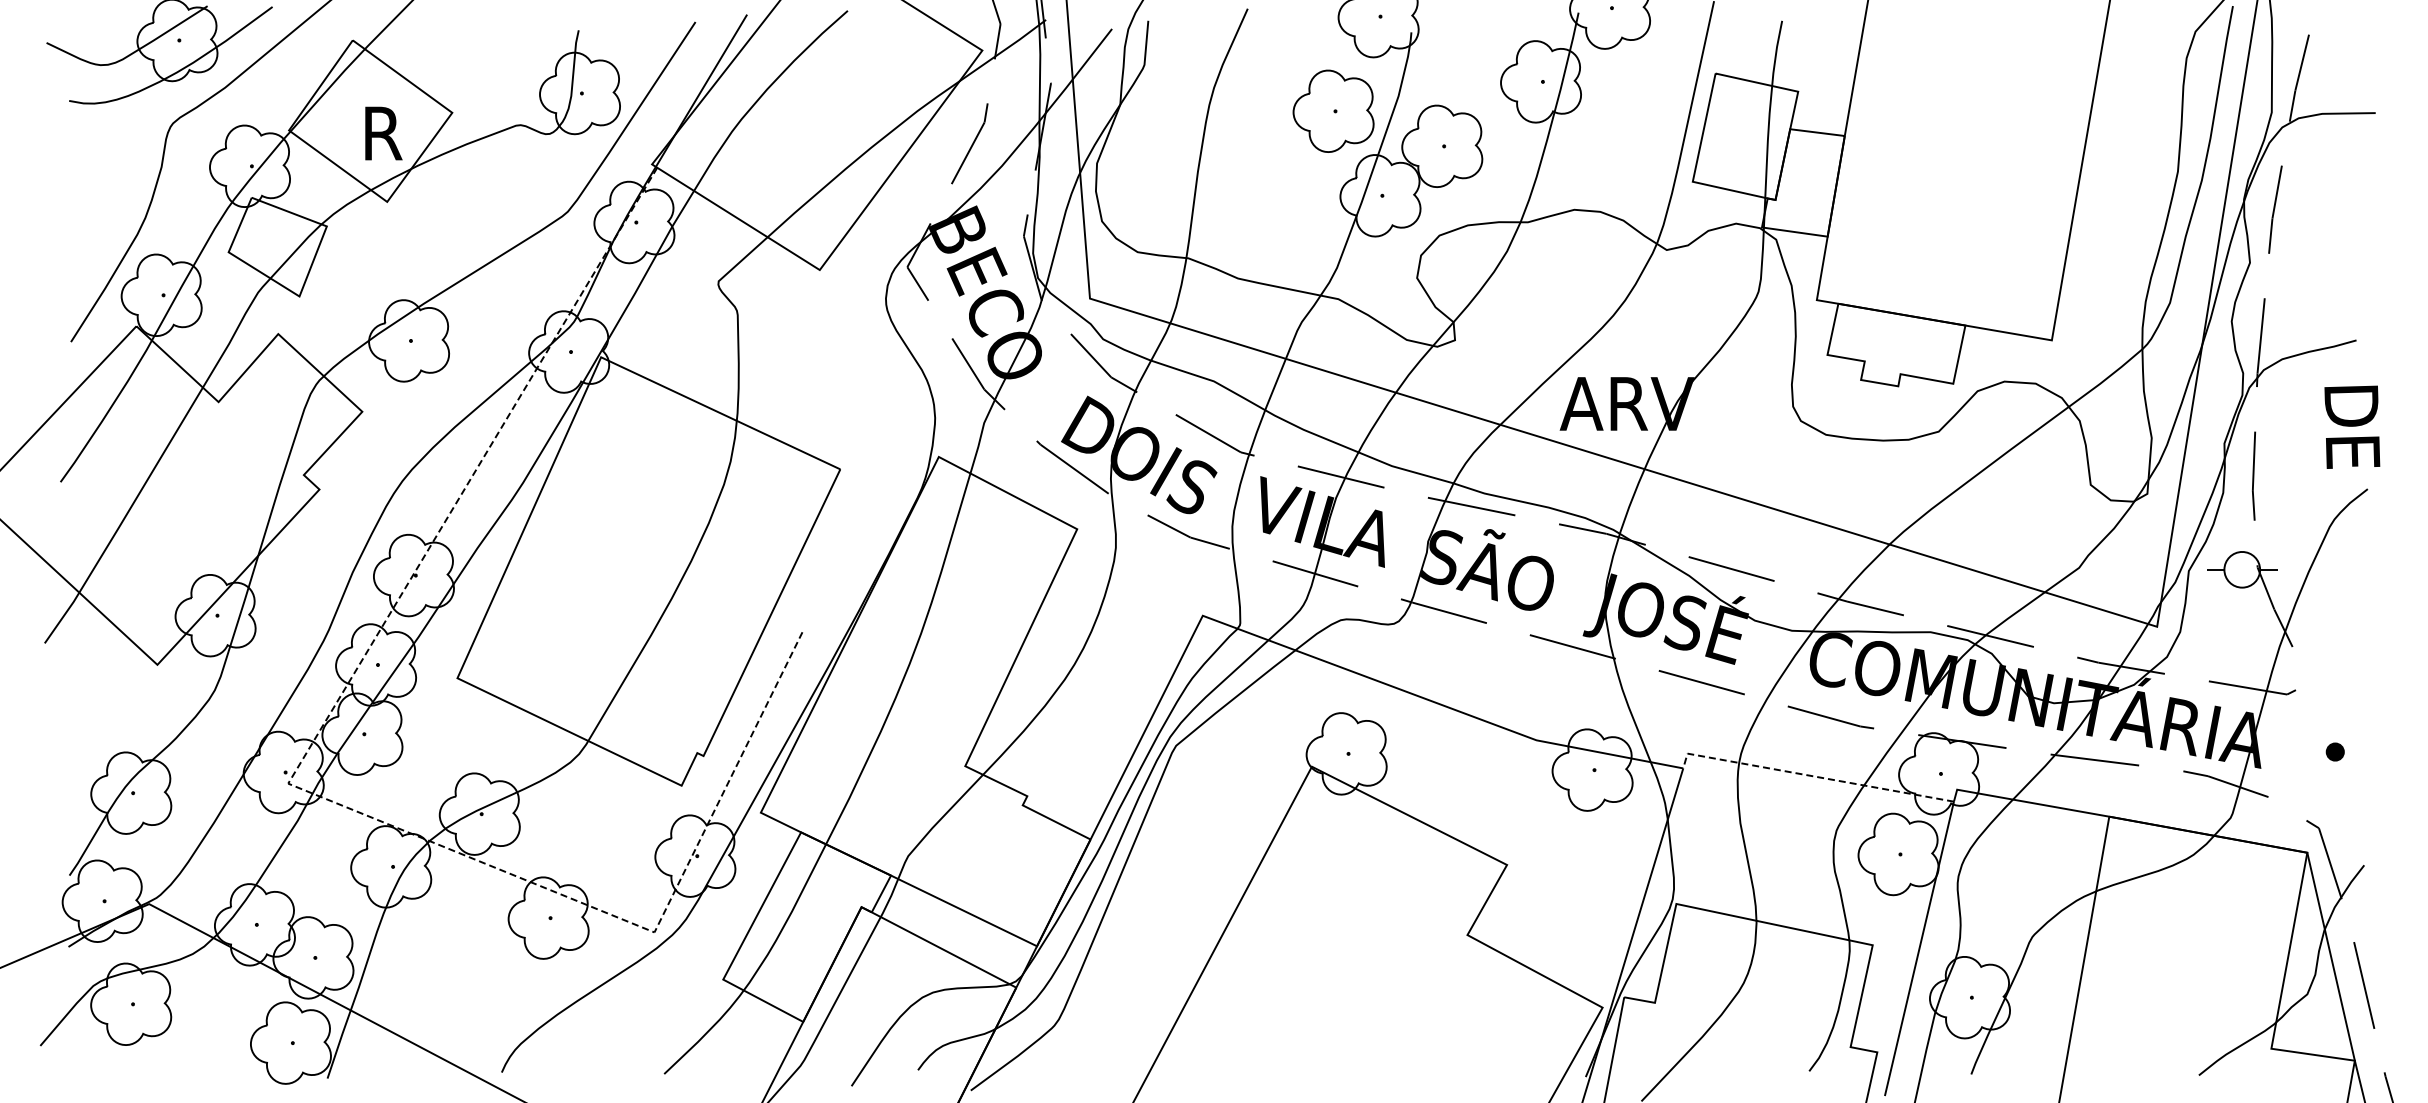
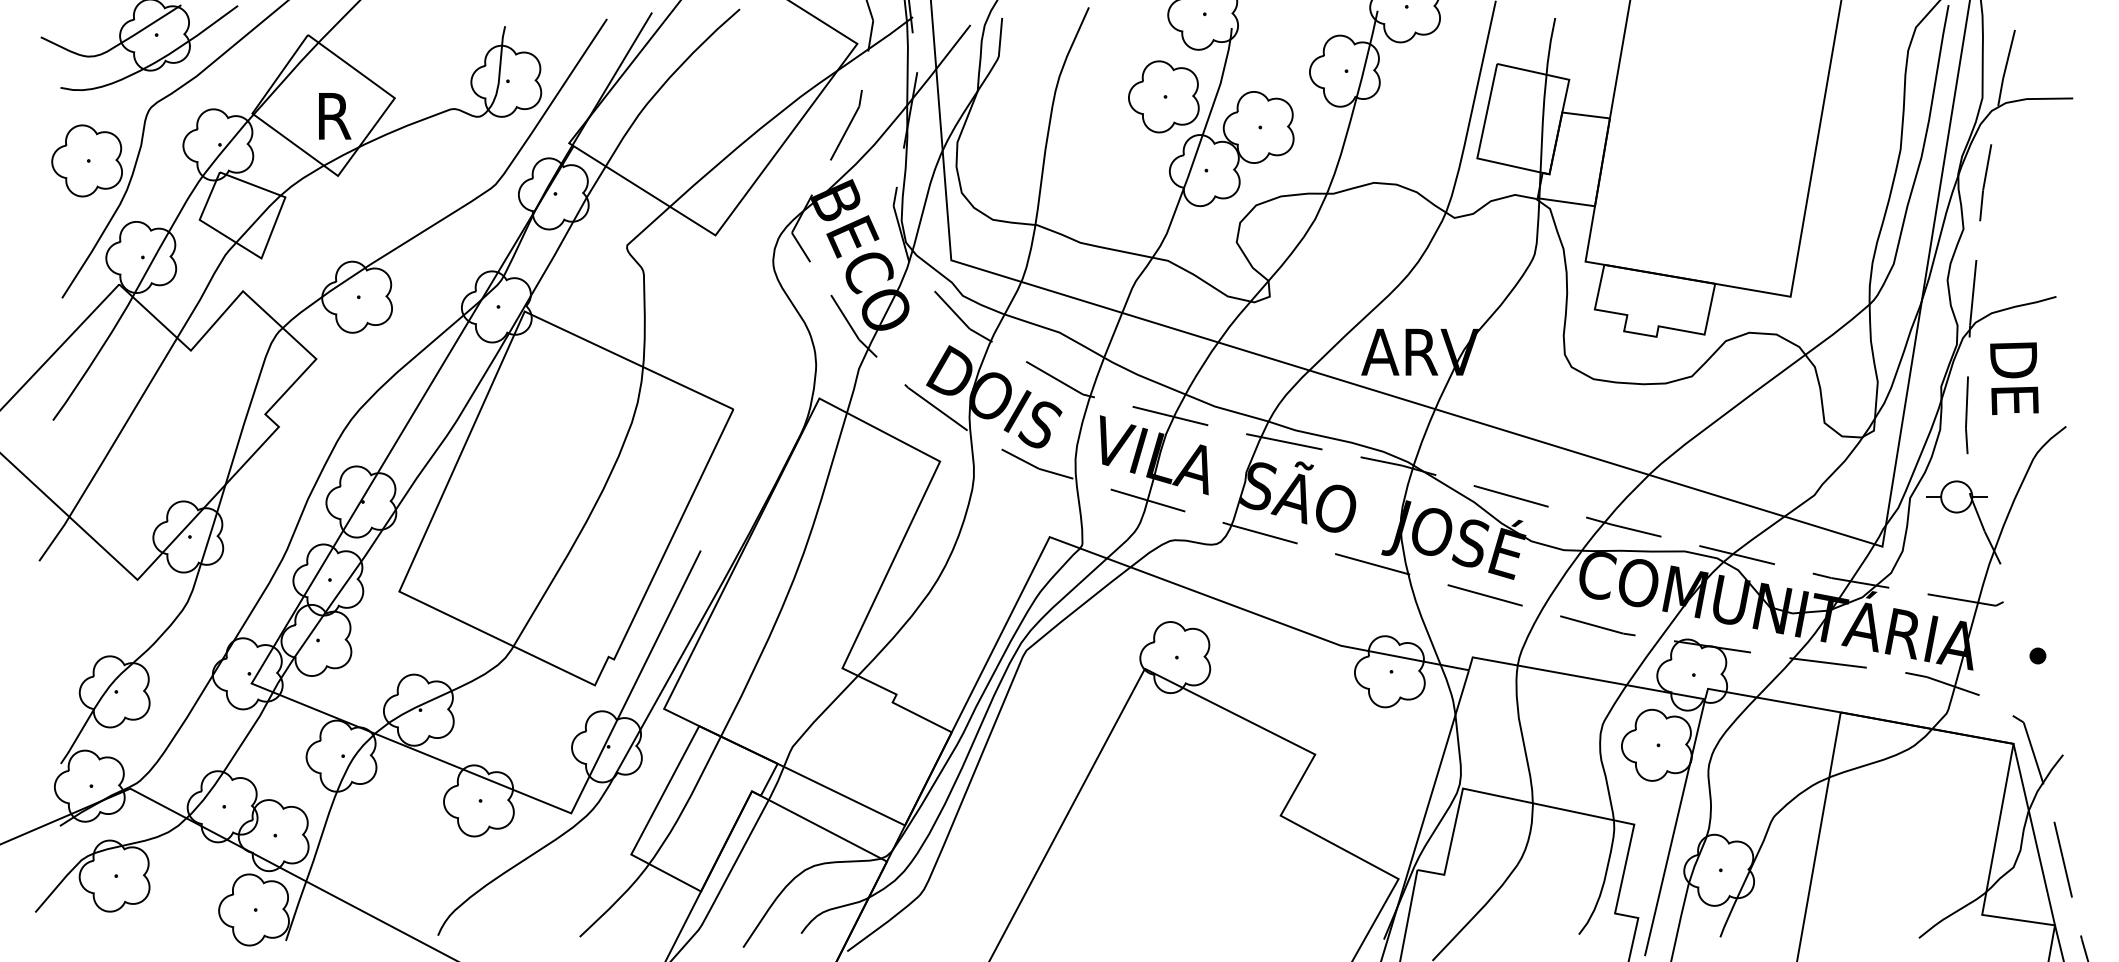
part: (99, 184) -> (86, 160), added
text: (2352, 426) -> (2014, 378), moved
line: (1812, 776) -> (1581, 677), dashed -> solid
line: (294, 786) -> (257, 686), dashed -> solid

